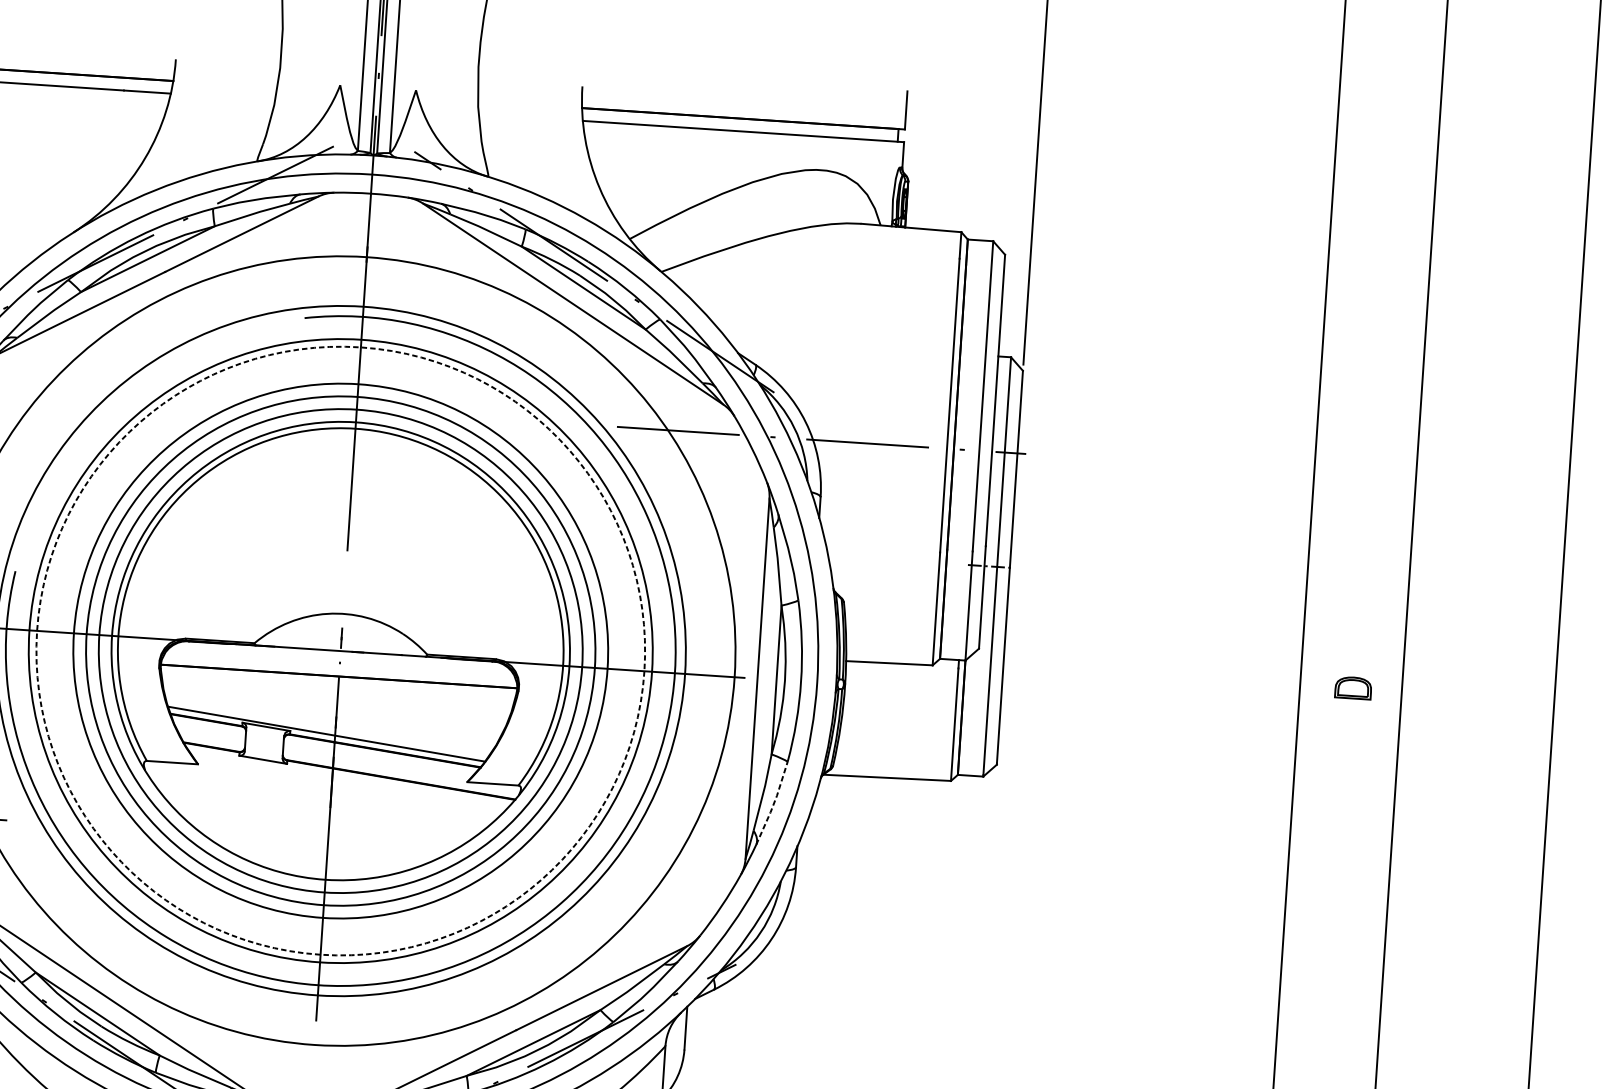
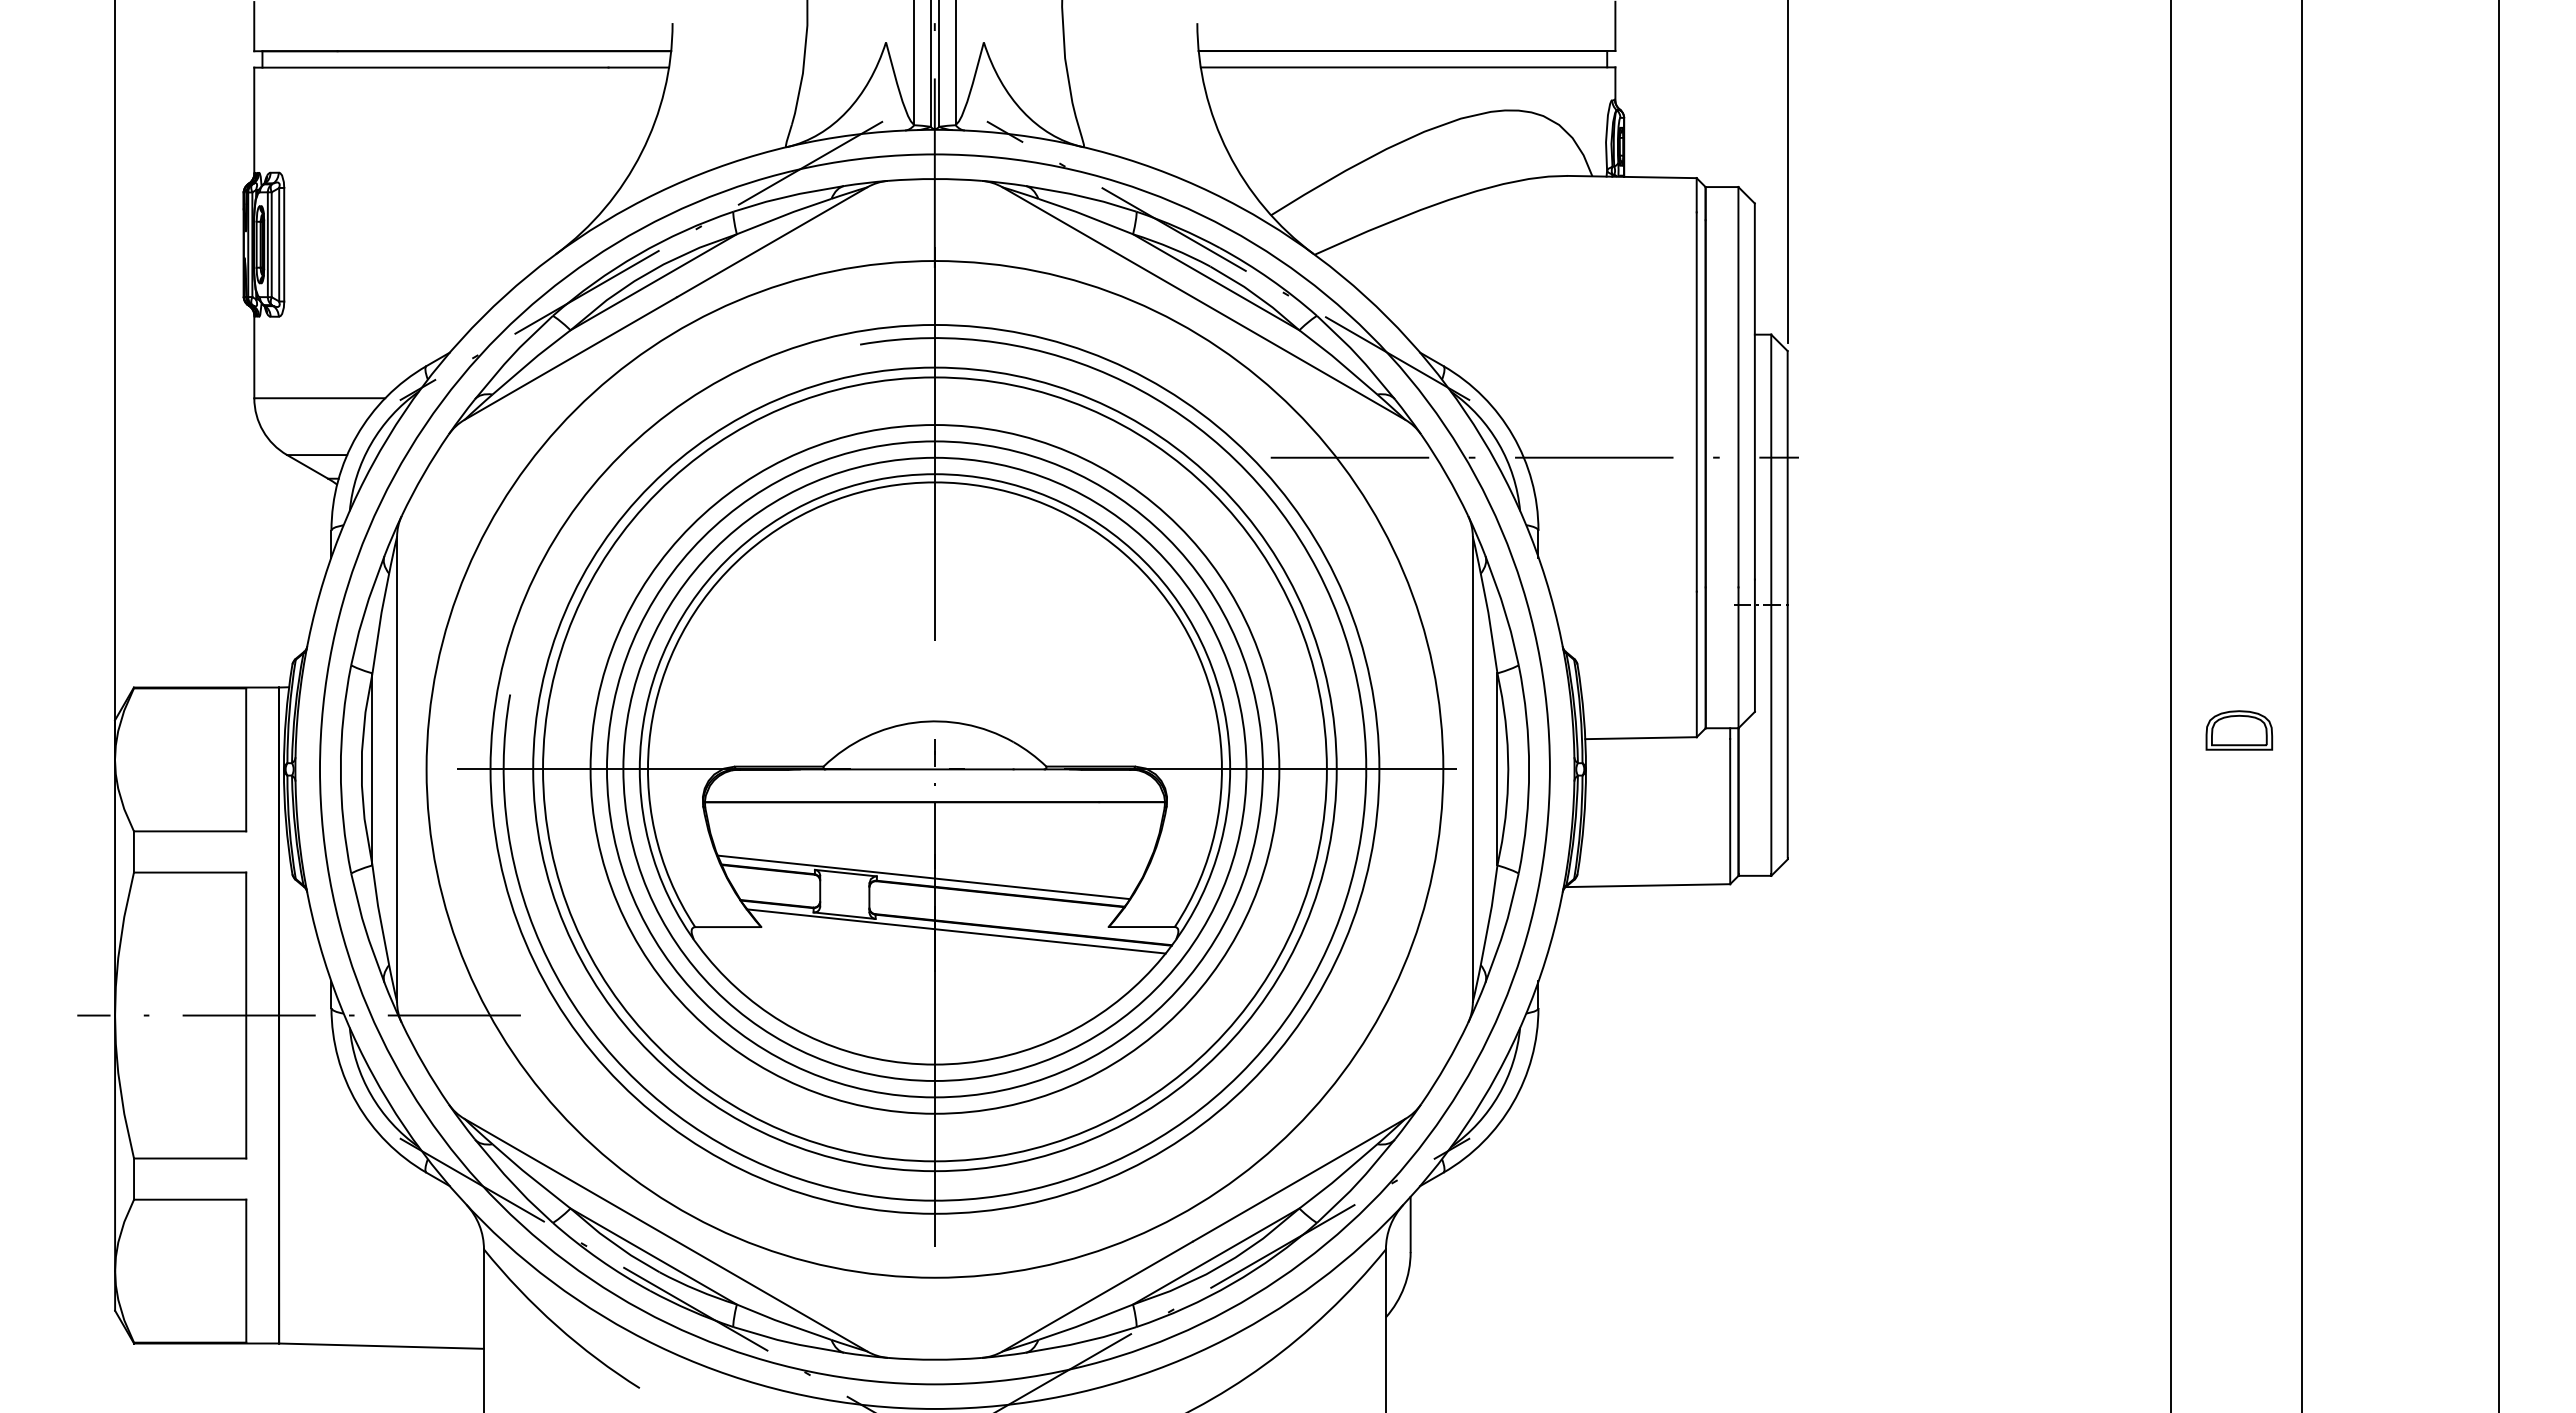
circle: (340, 651) -> (934, 769), dashed -> solid
part: (1353, 688) -> (2239, 730), size x1.43
line: (348, 777) -> (955, 931), added
line: (773, 803) -> (1504, 928), dashed -> solid

